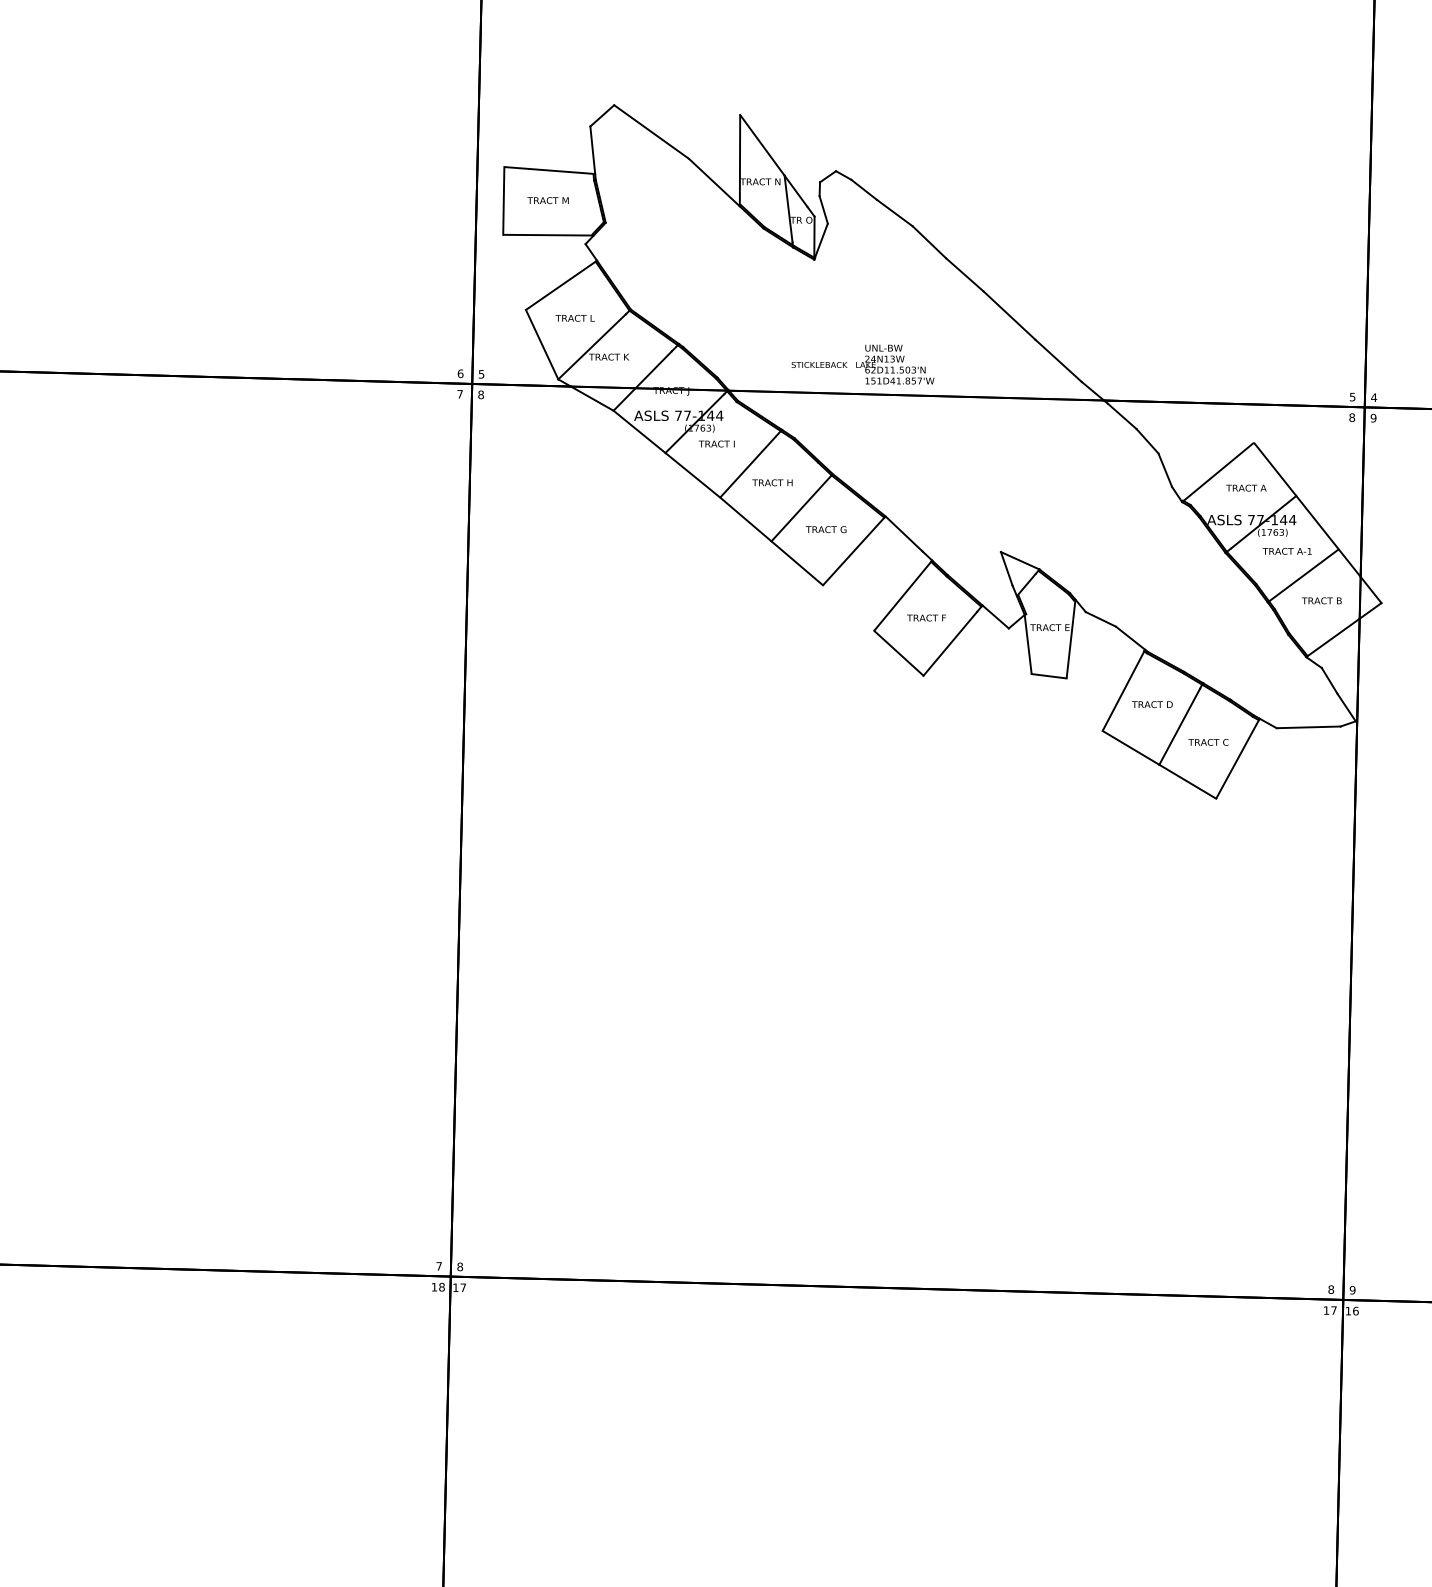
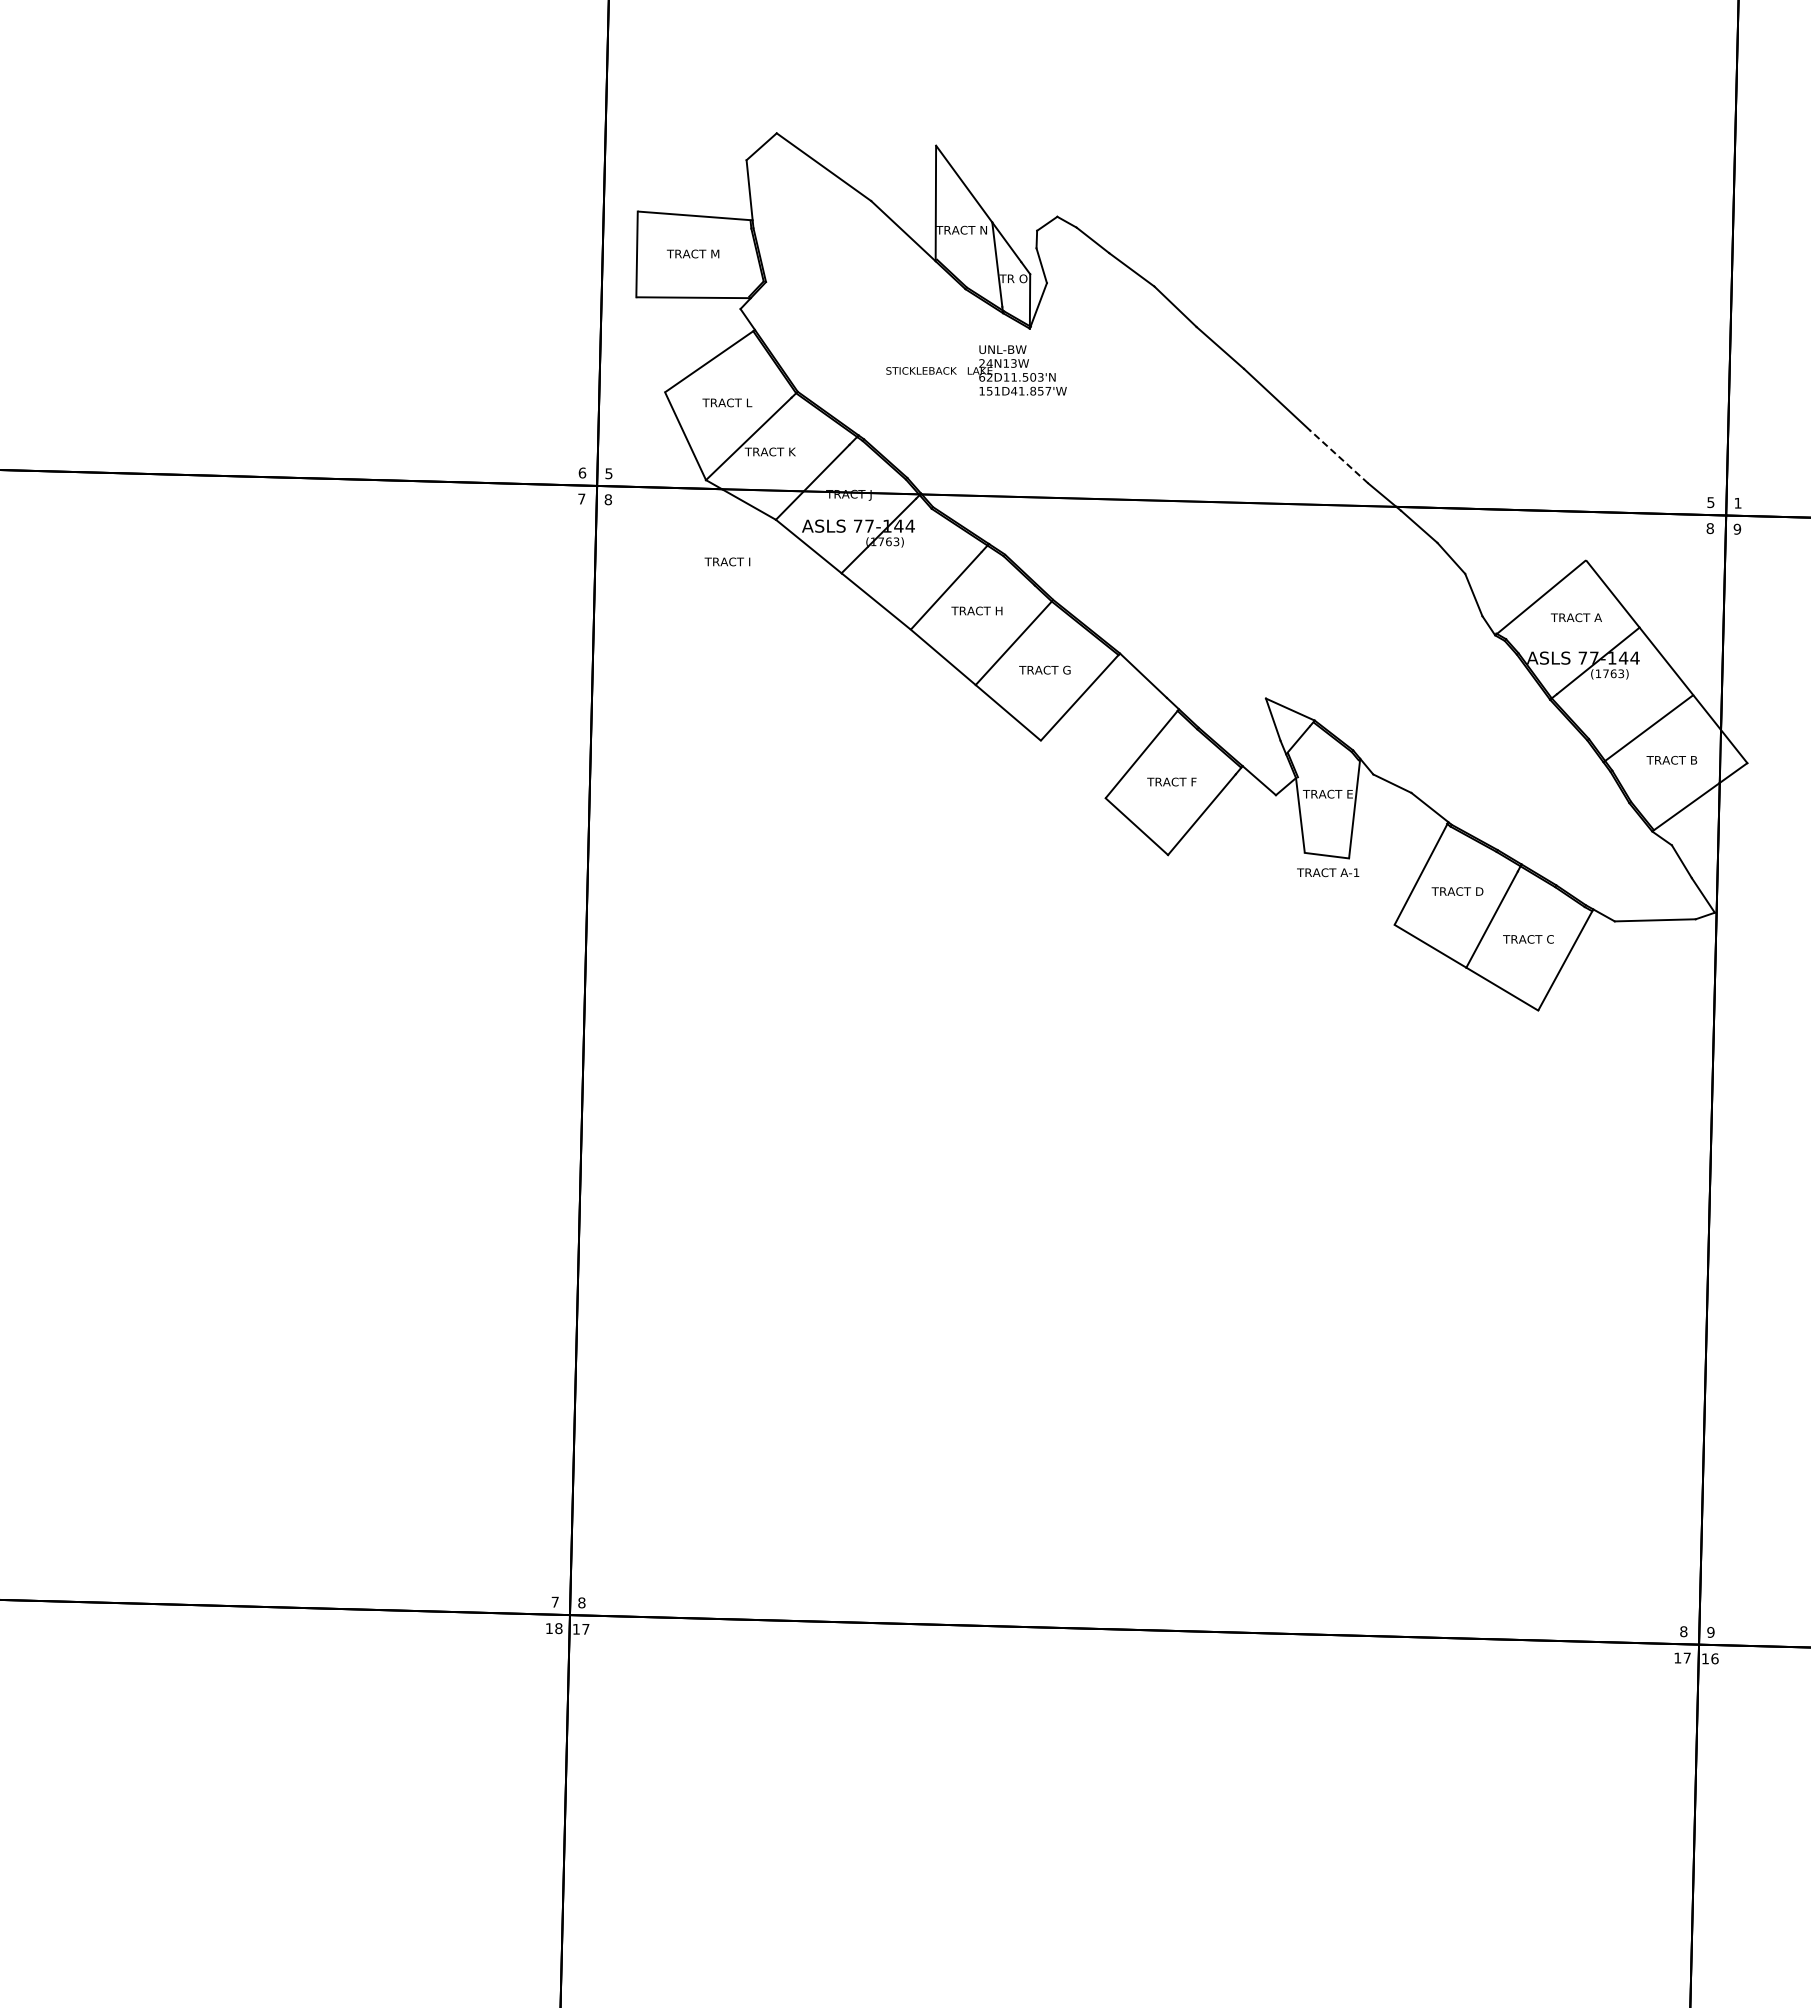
line: (1059, 360) -> (1339, 456), solid -> dashed
text: (863, 364) -> (976, 370), moved
text: (1373, 397) -> (1737, 503), 4 -> 1
text: (716, 443) -> (727, 561), moved
text: (1287, 551) -> (1328, 872), moved

